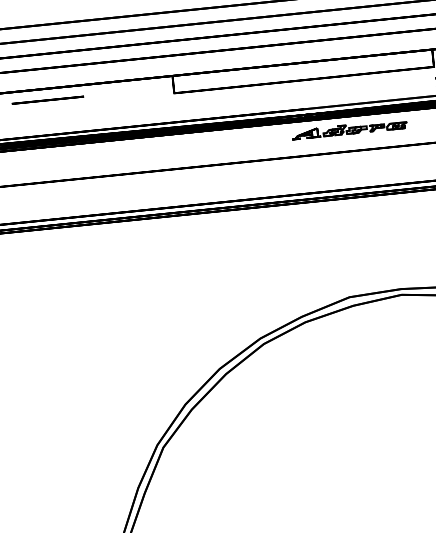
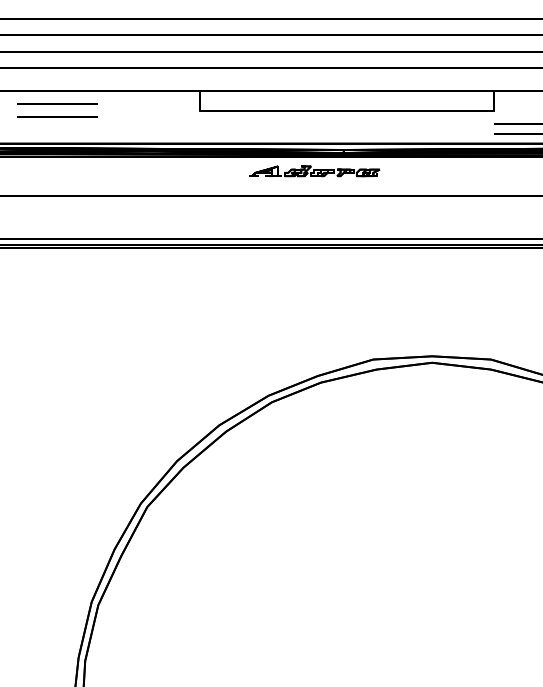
line: (49, 111) -> (57, 116), added
part: (349, 129) -> (314, 171), moved

